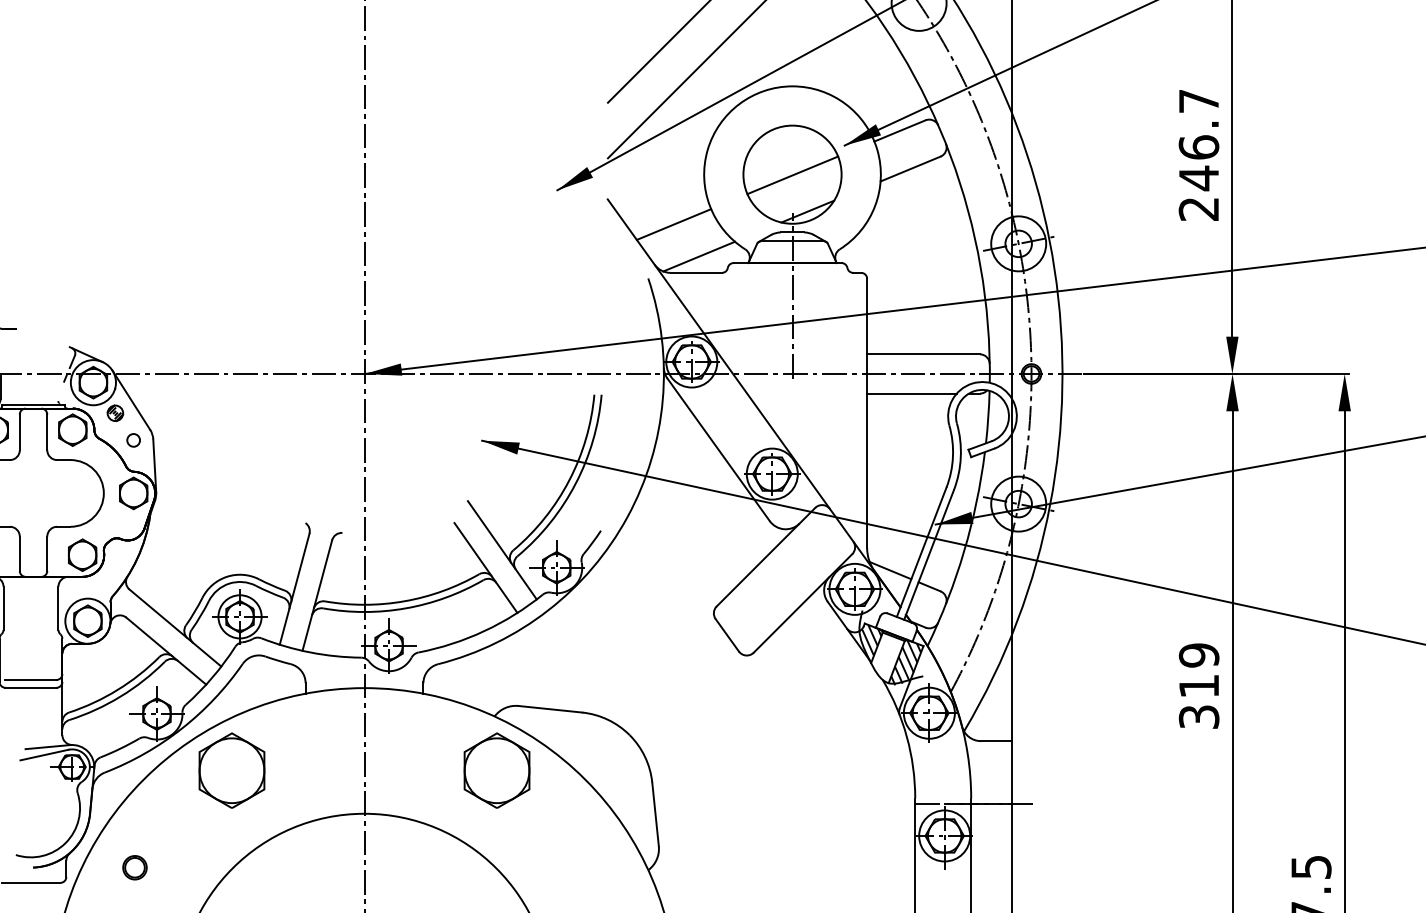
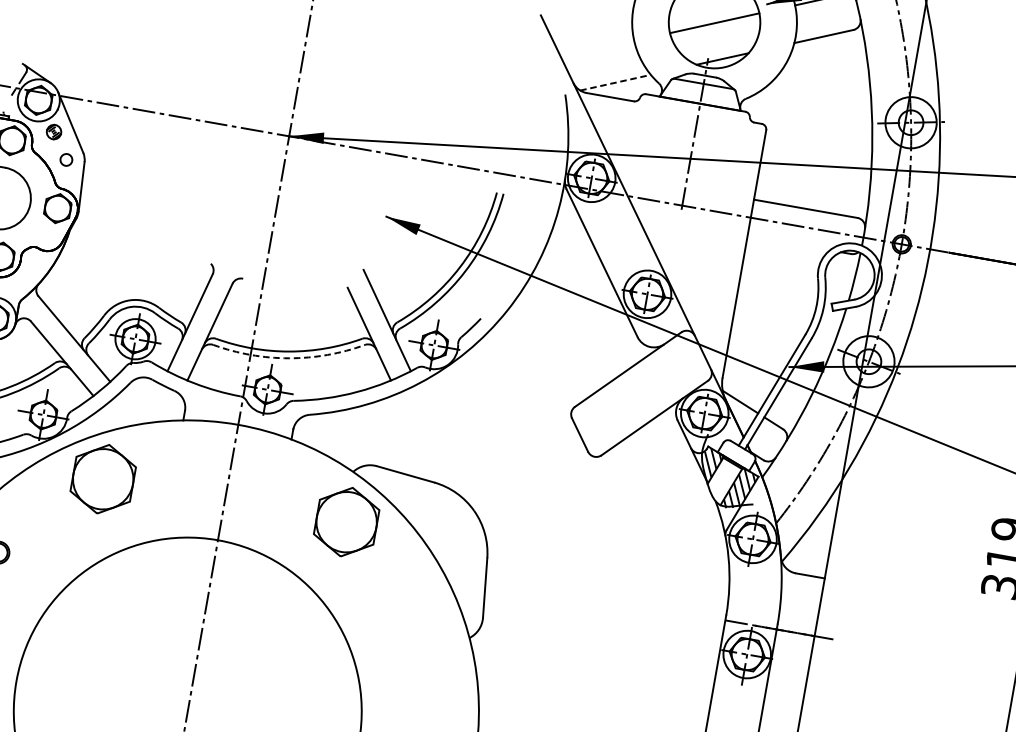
line: (673, 224) -> (597, 49), removed
line: (699, 256) -> (615, 82), solid -> dashed
line: (911, 393) -> (788, 242), removed
arc: (405, 608) -> (288, 358), solid -> dashed

